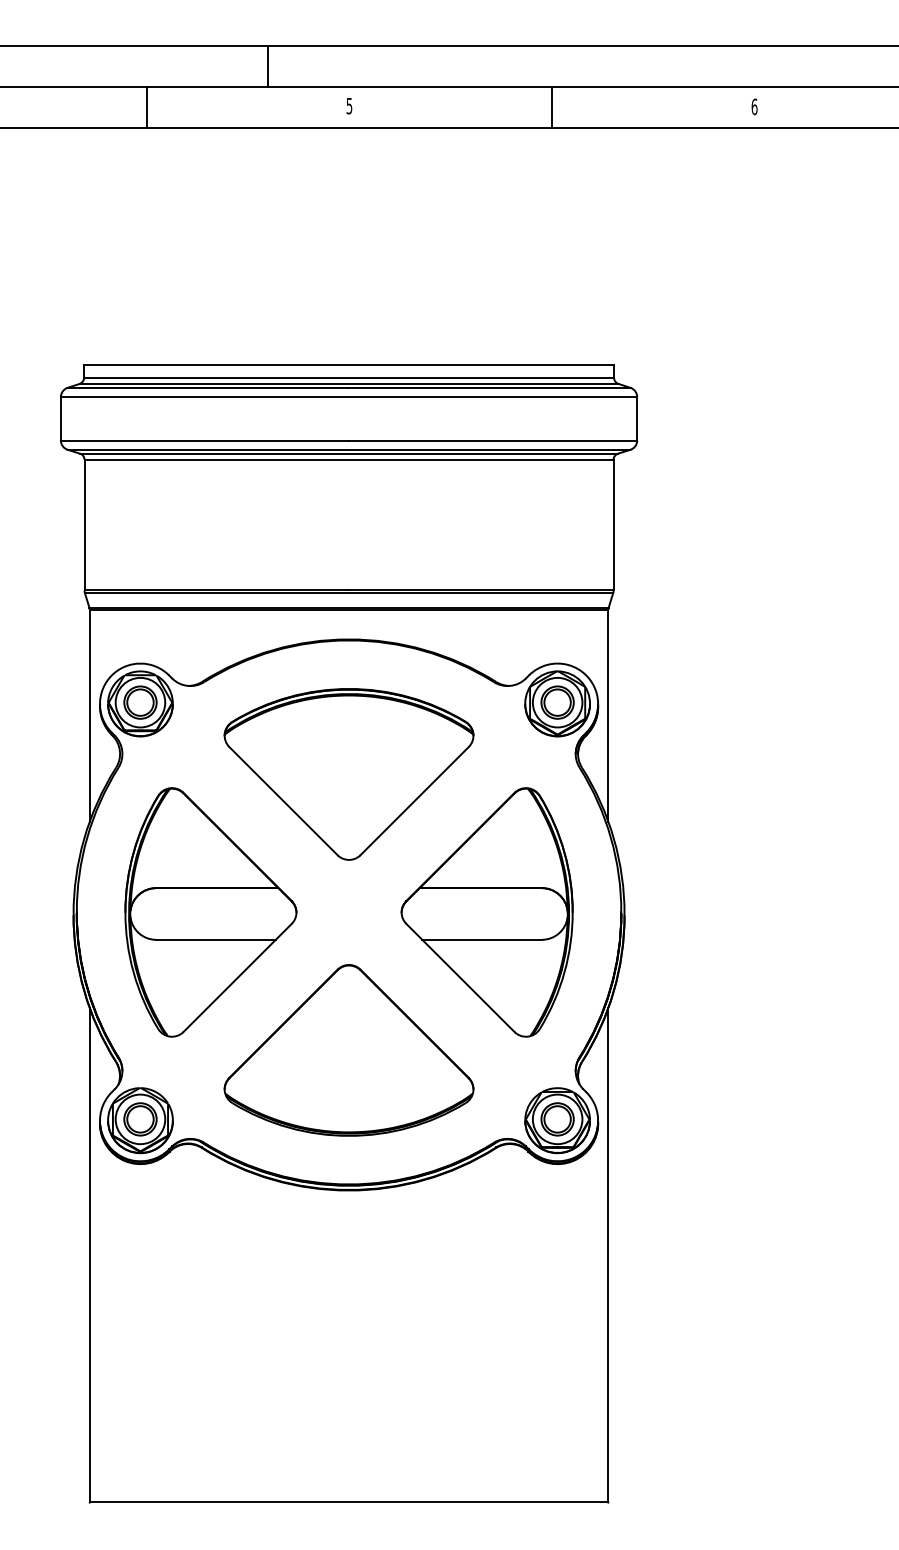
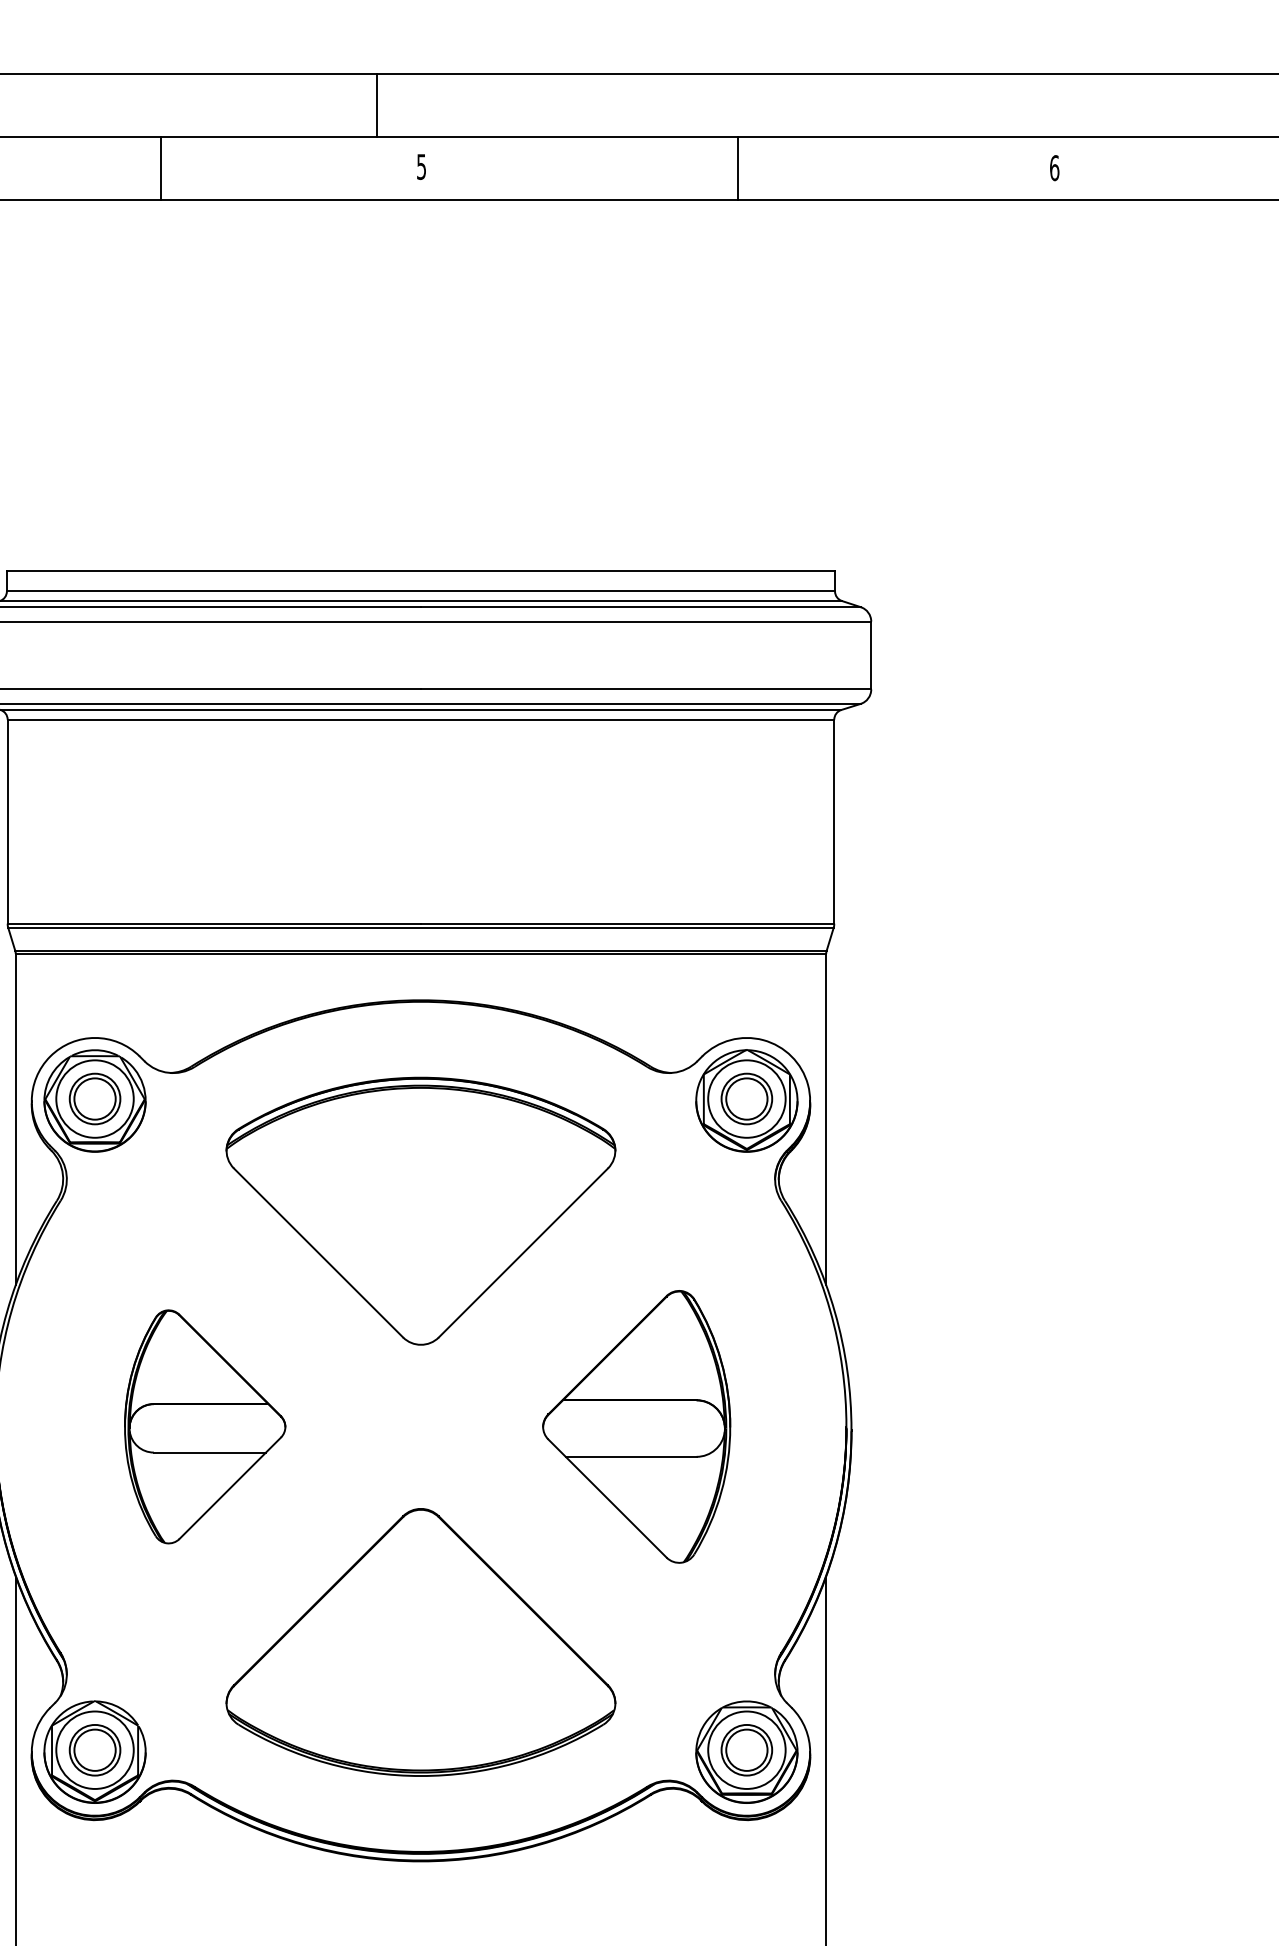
line: (268, 66) -> (377, 104), moved
line: (146, 107) -> (160, 169), moved
part: (210, 912) -> (204, 1426), size x0.6
part: (486, 912) -> (635, 1426), size x0.7

